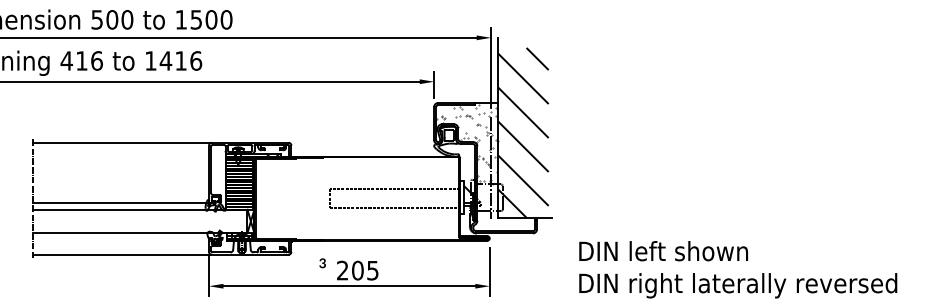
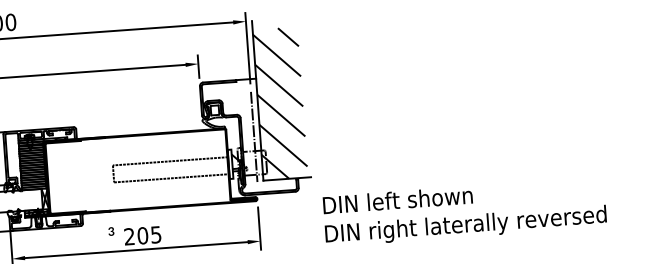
hatch: (466, 143) -> (230, 116), removed
text: (738, 269) -> (465, 211), moved

